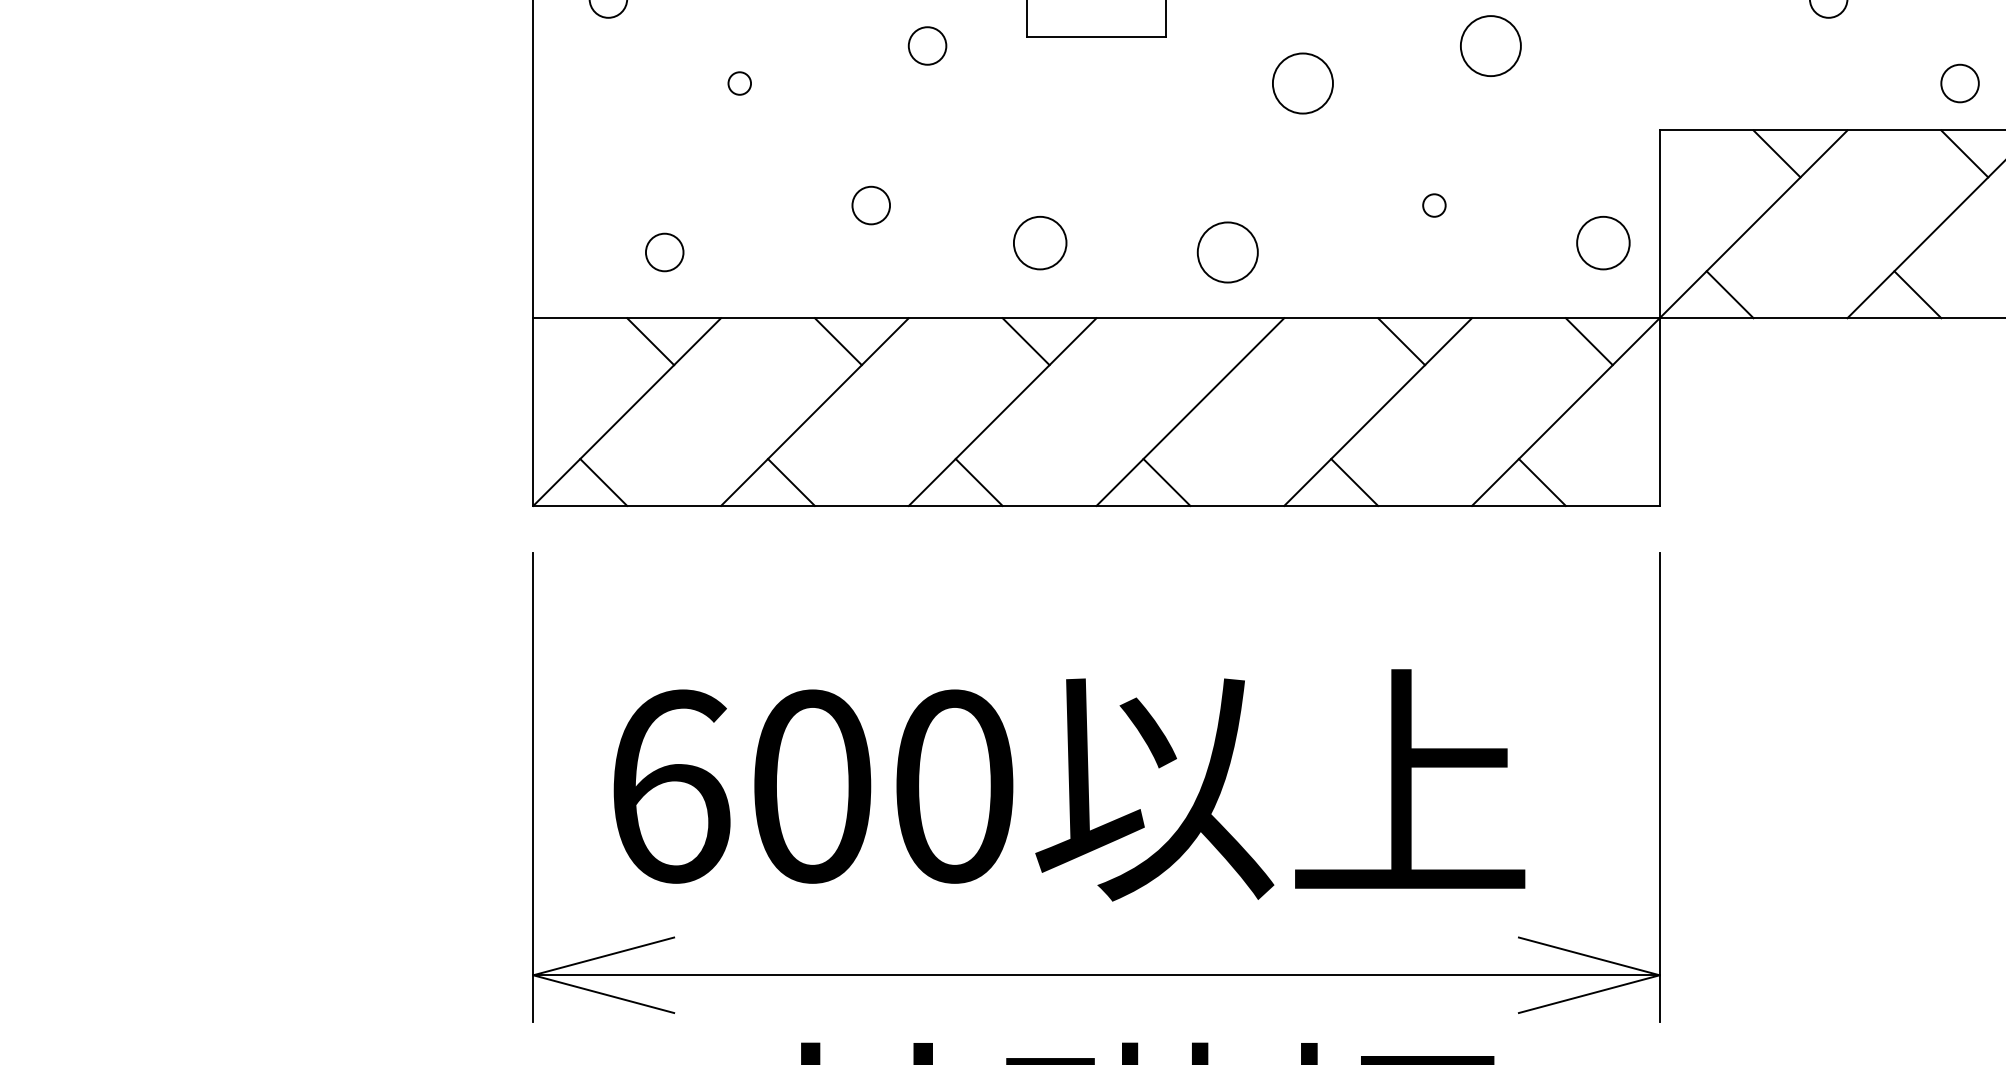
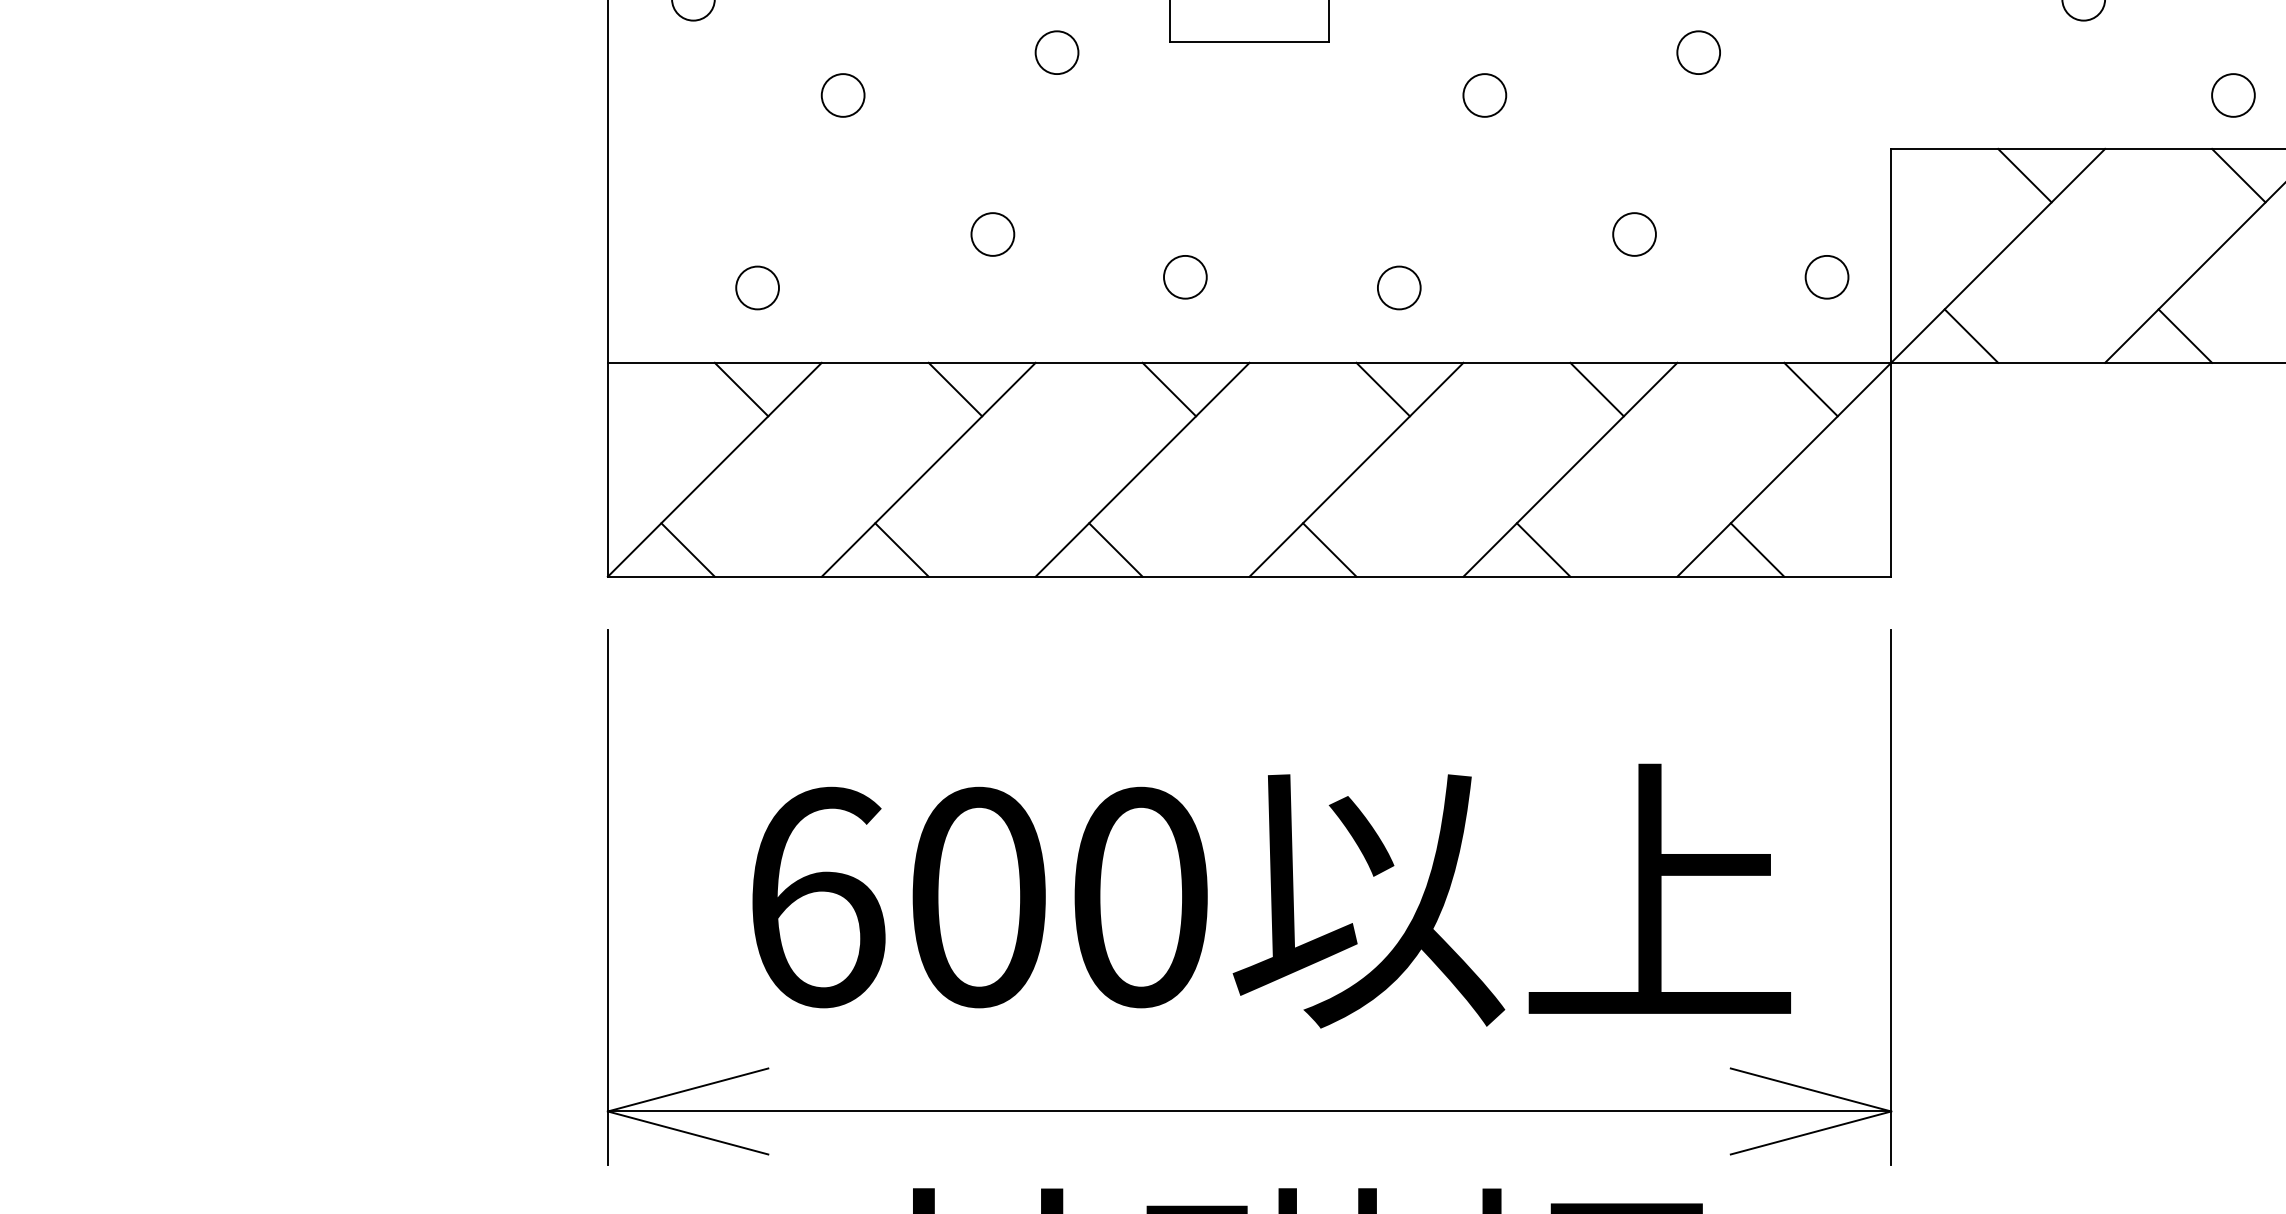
circle: (1490, 45) -> (1698, 52), size x0.62
circle: (739, 83) -> (842, 95), size x1.67
circle: (1302, 83) -> (1484, 95), size x0.62
circle: (1434, 205) -> (1634, 234), size x1.67
circle: (1040, 242) -> (1185, 276), size x0.71
circle: (1602, 242) -> (1826, 276), size x0.71
circle: (1228, 252) -> (1399, 287), size x0.62
line: (1213, 341) -> (1382, 389), added
text: (1069, 784) -> (1271, 895), moved

